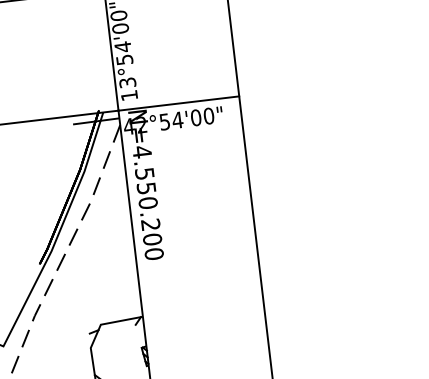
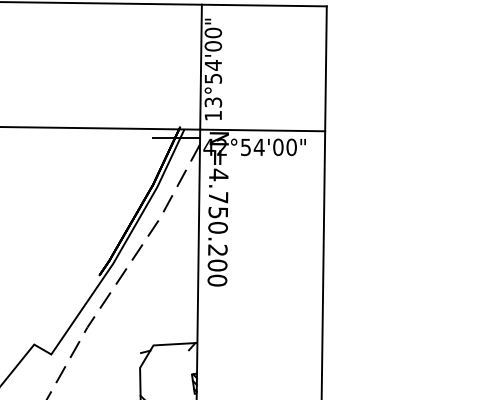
text: (144, 173) -> (218, 197), N=4.550.200 -> N=4.750.200

